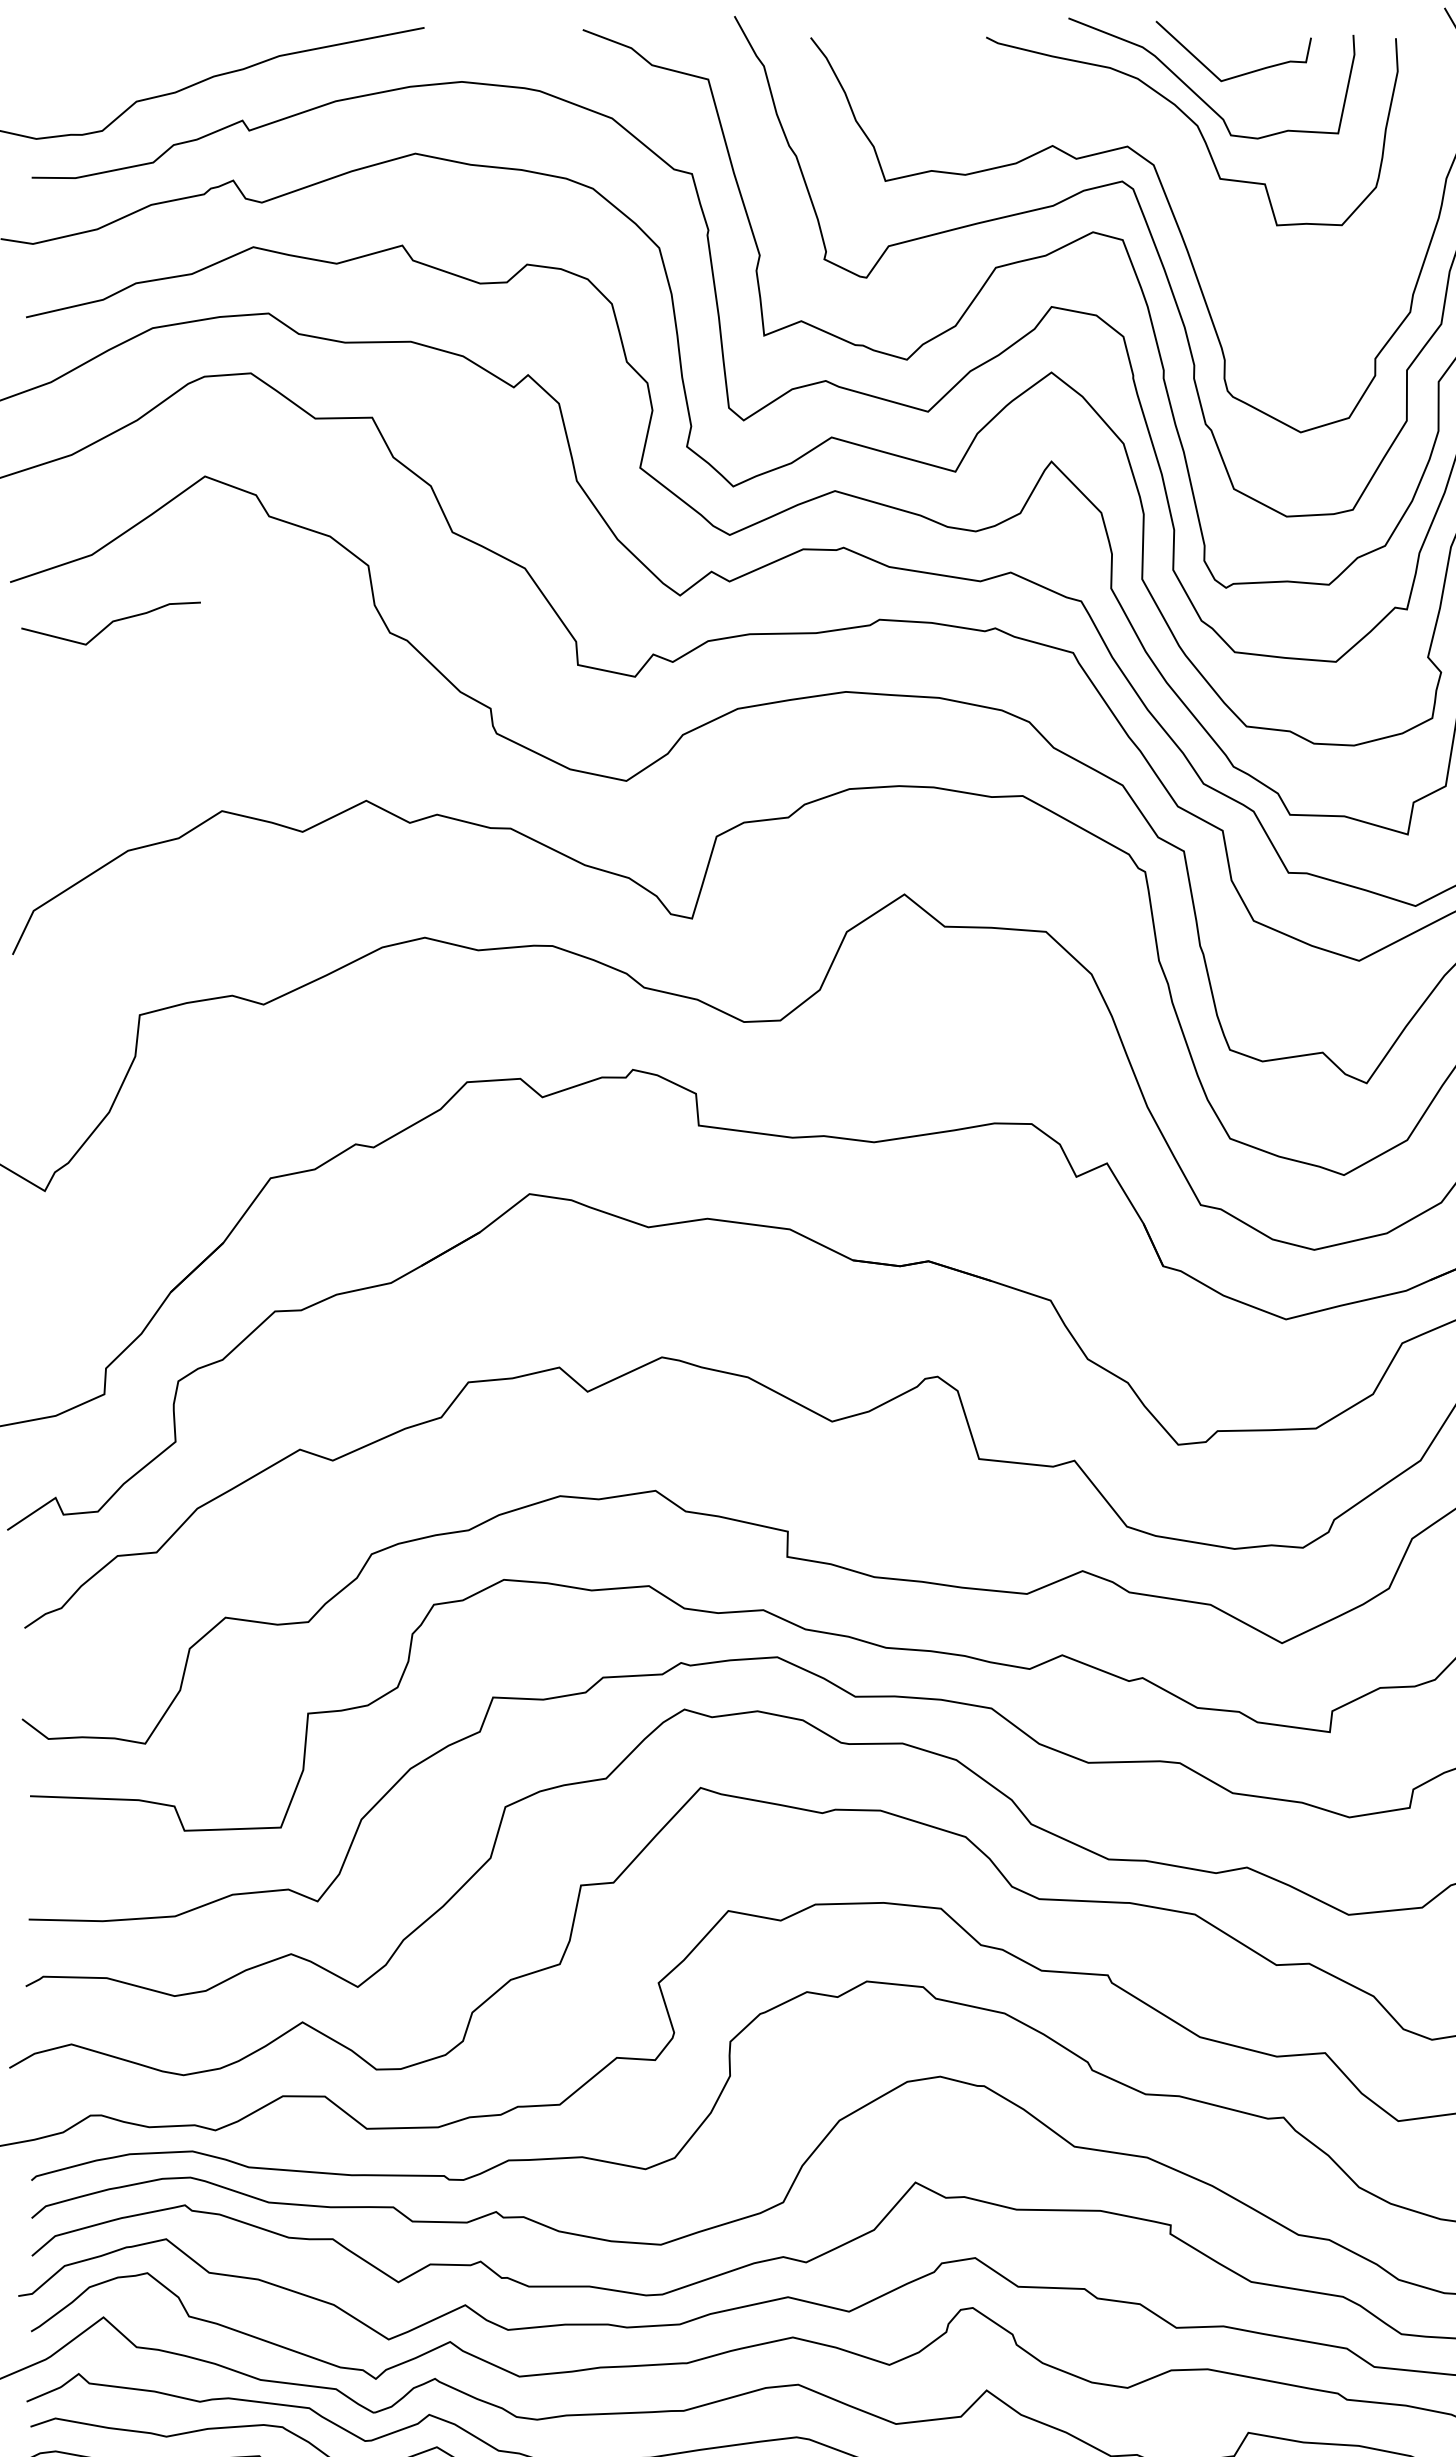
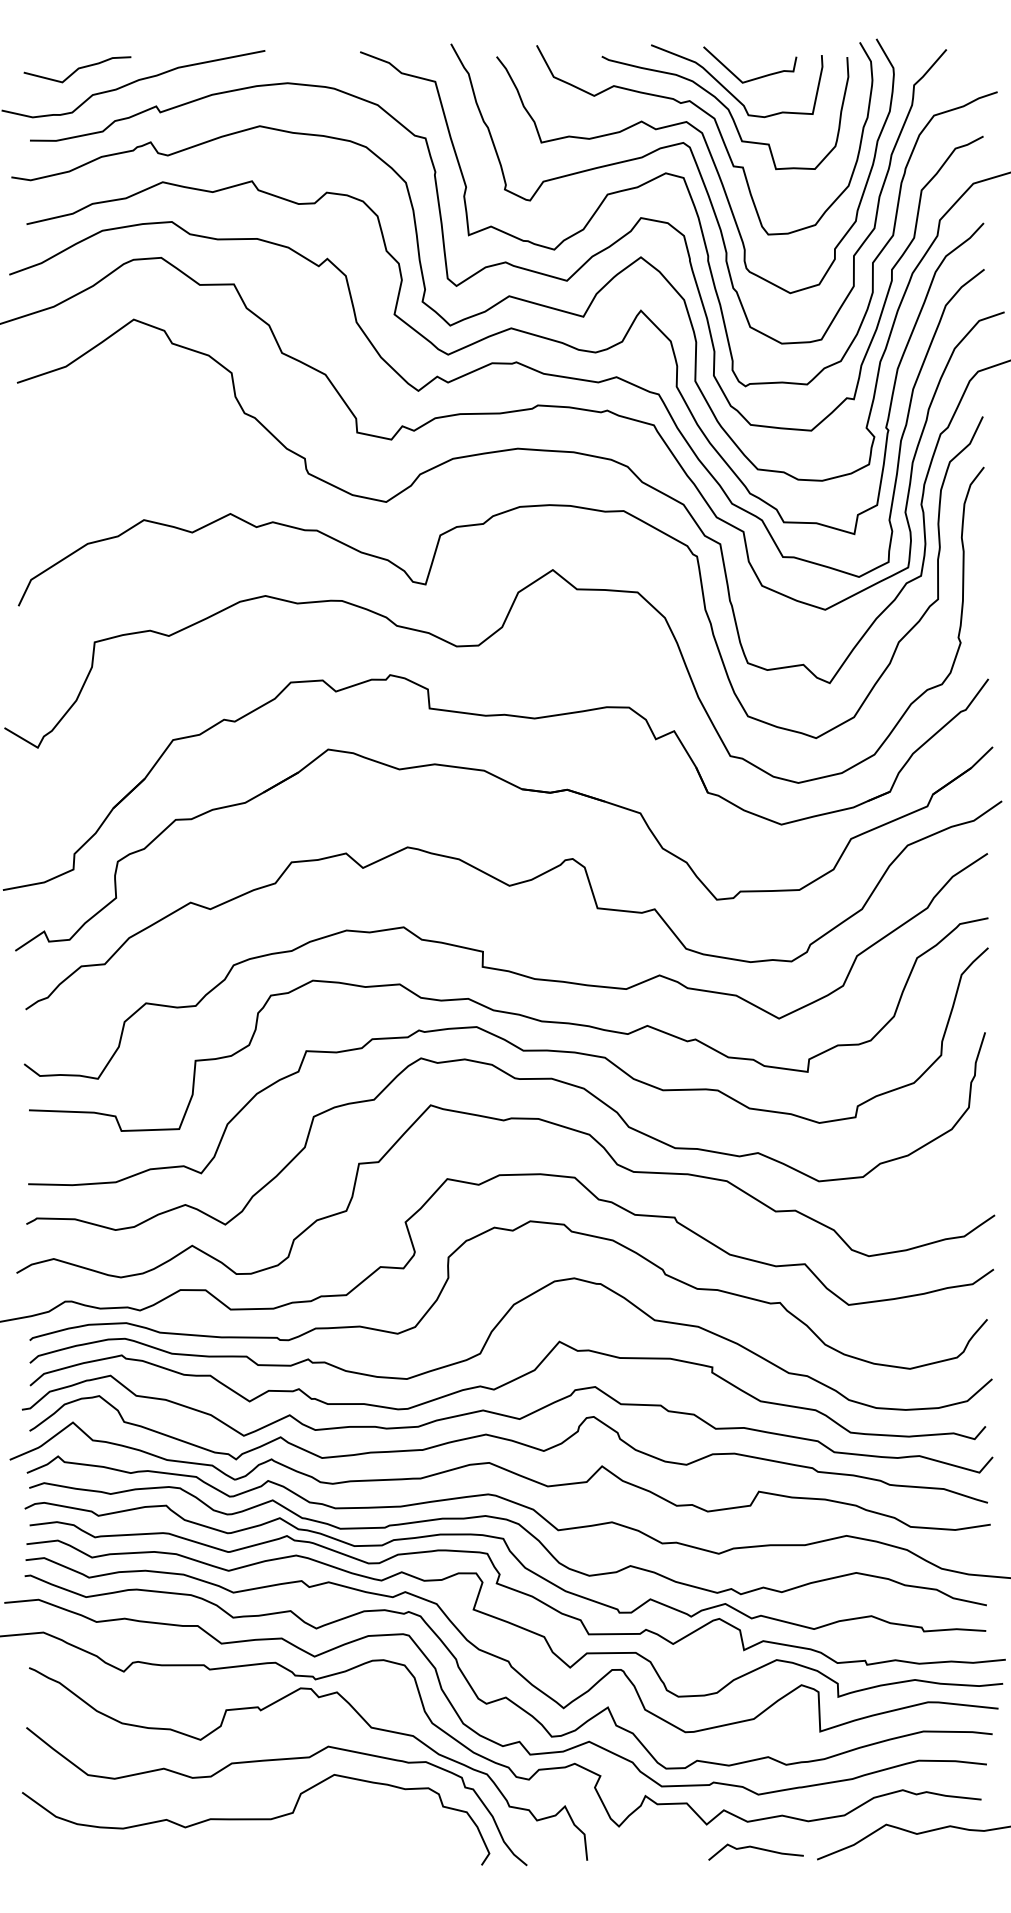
curve: (1182, 167) -> (719, 134), added
curve: (111, 623) -> (77, 69), moved

